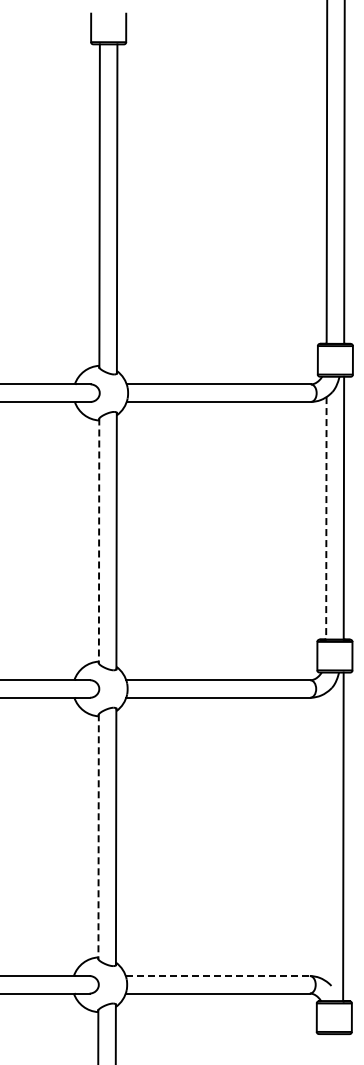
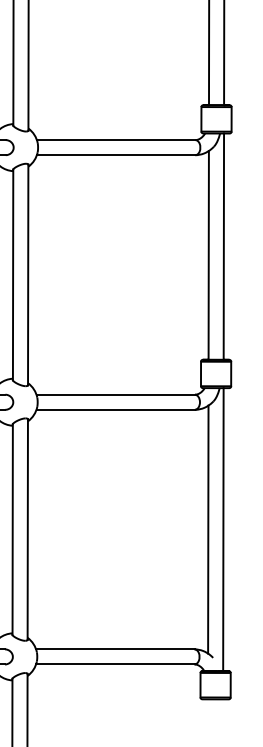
line: (326, 518) -> (208, 255), dashed -> solid
line: (99, 541) -> (13, 275), dashed -> solid
line: (98, 836) -> (12, 529), dashed -> solid
line: (325, 836) -> (207, 529), added
line: (218, 976) -> (115, 649), dashed -> solid

